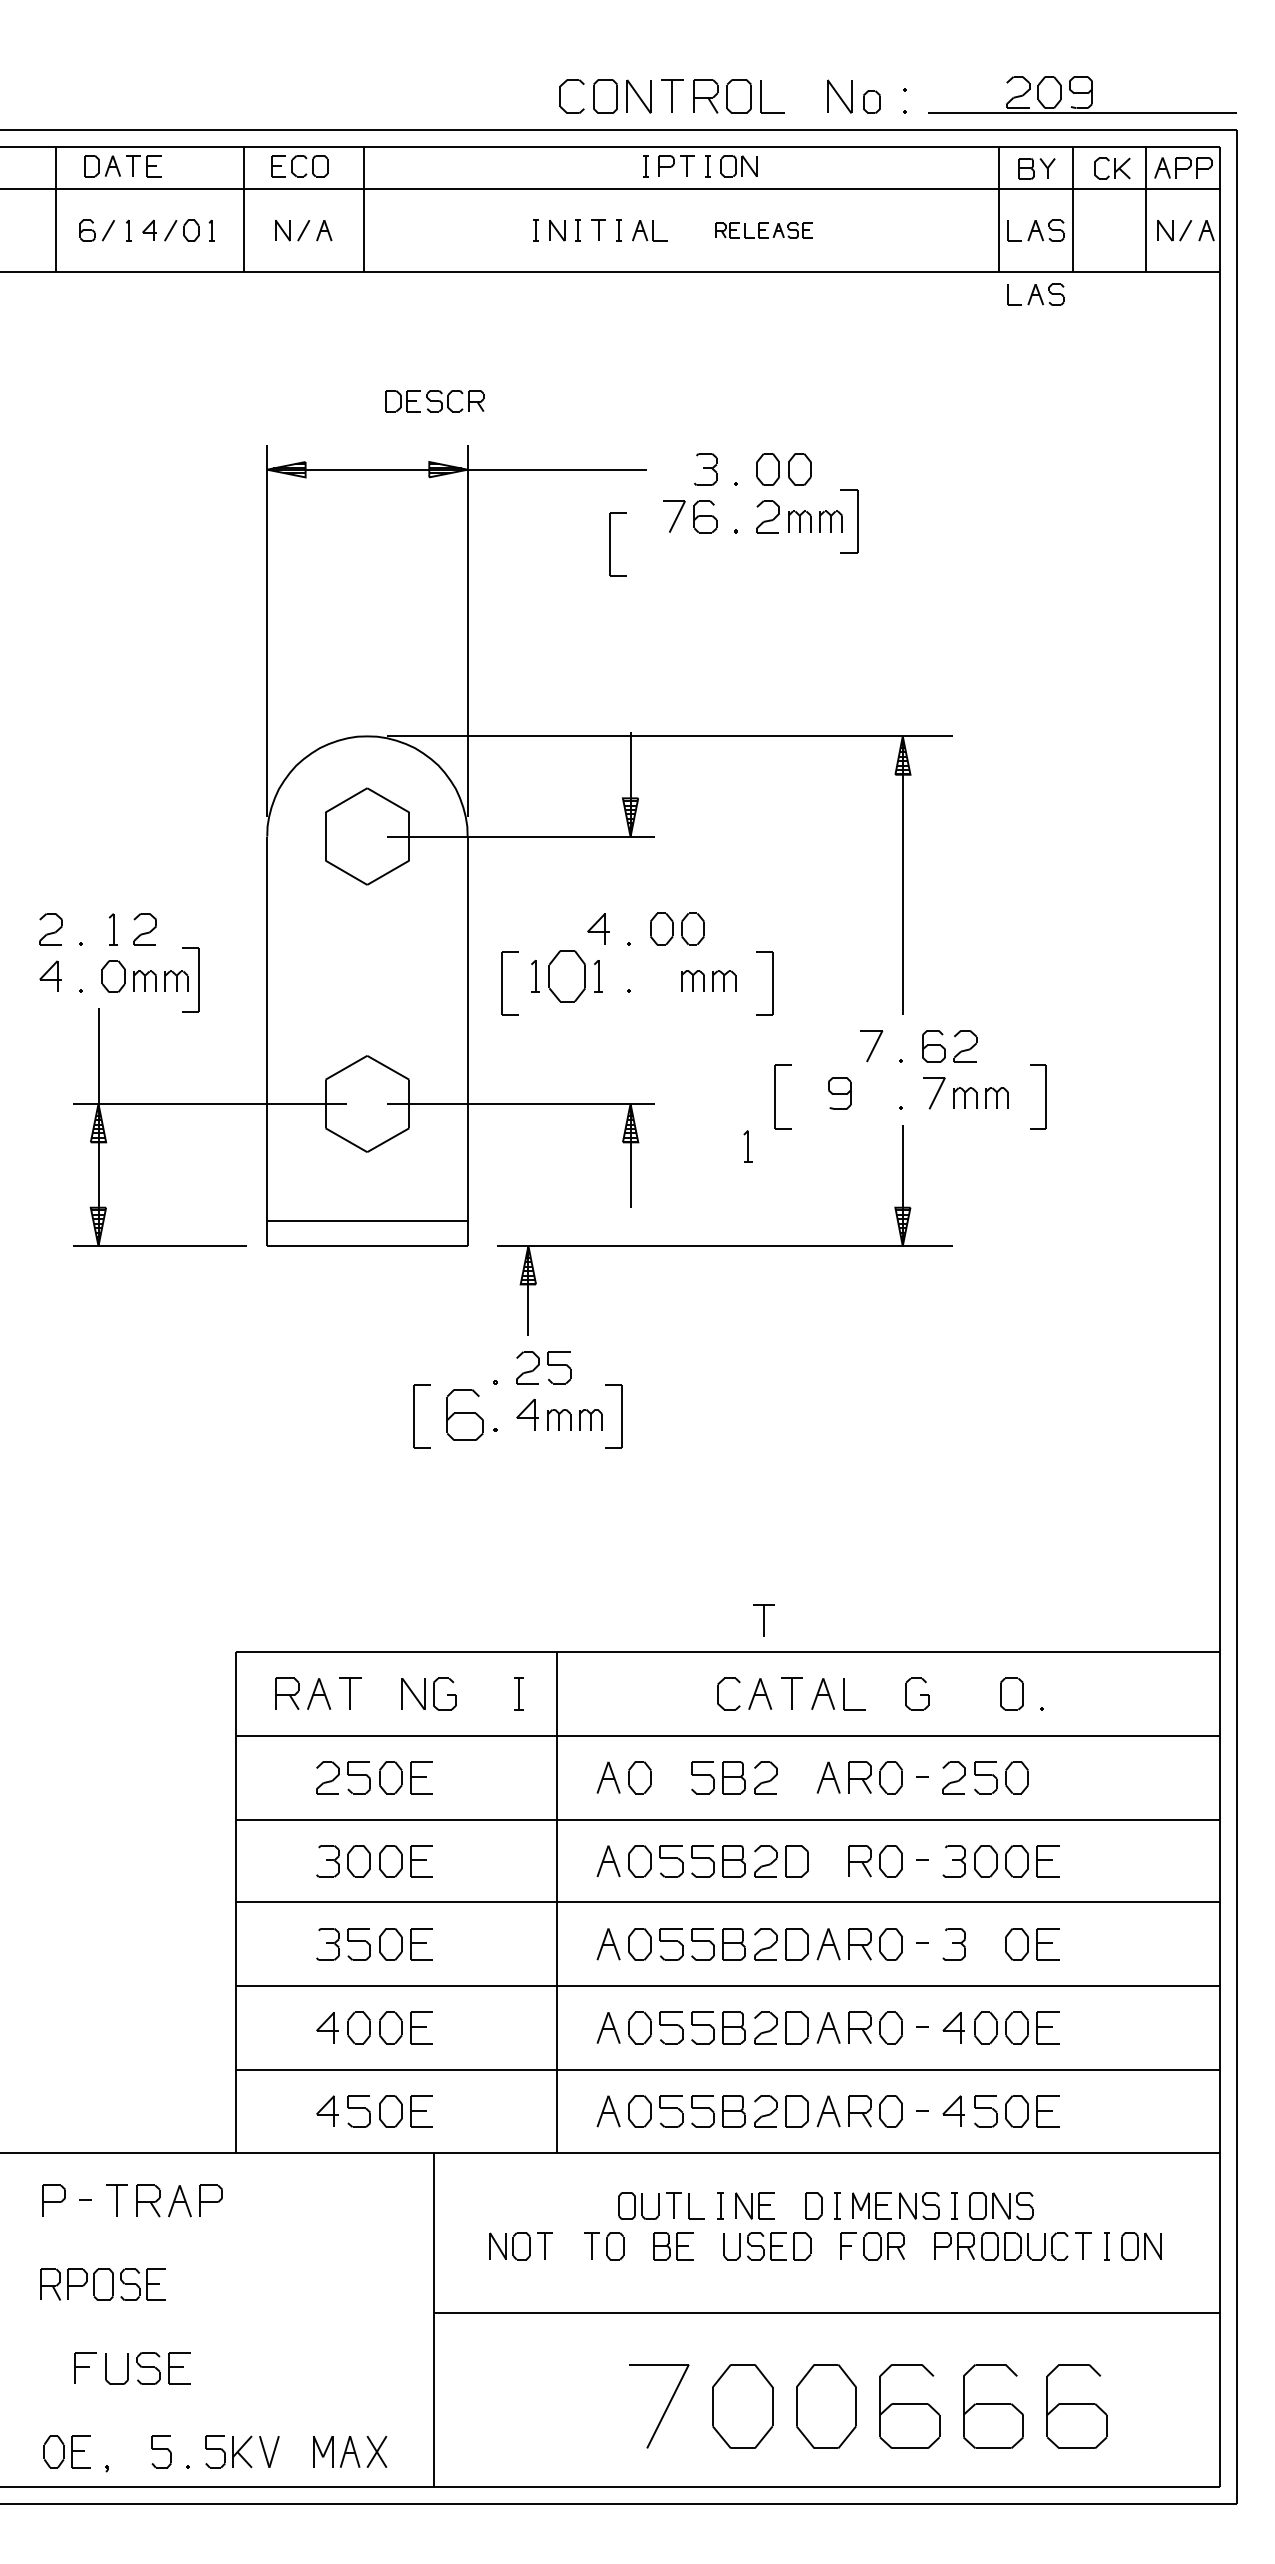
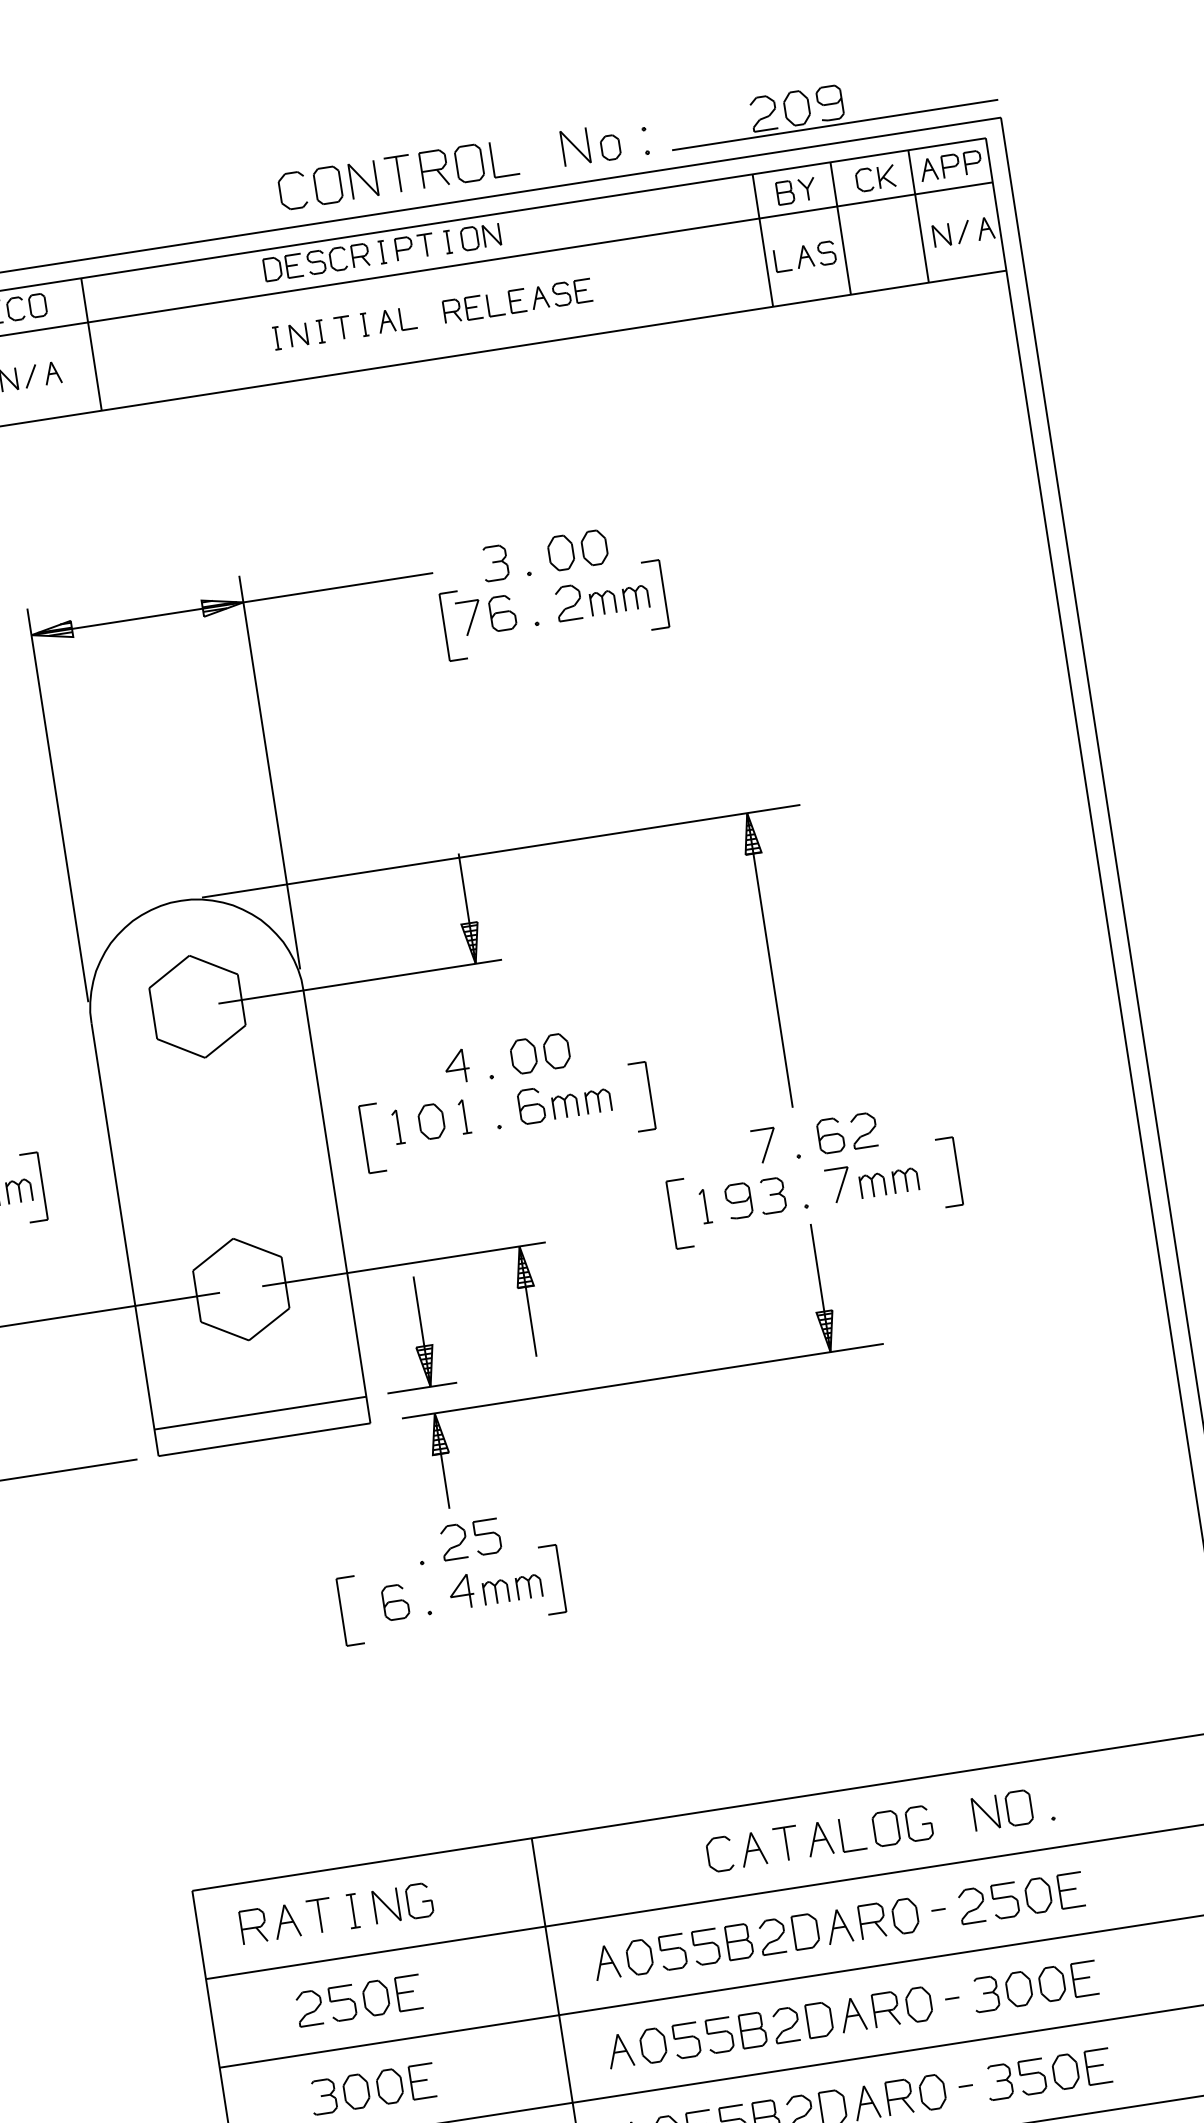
part: (763, 230) -> (517, 301), size x1.43
part: (1035, 294) -> (815, 324), removed
part: (434, 401) -> (316, 262), moved
part: (610, 544) -> (445, 627), moved
part: (566, 975) -> (430, 1121), size x0.62
part: (661, 975) -> (531, 1105), added
part: (871, 1093) -> (772, 1195), added
part: (747, 1146) -> (704, 1206), moved
part: (527, 1169) -> (421, 1332), added
part: (465, 1414) -> (395, 1601), size x0.62
part: (763, 1620) -> (744, 1770), removed
part: (518, 1693) -> (352, 1910), moved
part: (885, 1693) -> (885, 1828), added
part: (979, 1693) -> (984, 1812), added
part: (671, 1777) -> (673, 1951), added
part: (796, 1777) -> (805, 1931), added
part: (1047, 1777) -> (1070, 1890), added
part: (828, 1861) -> (852, 2015), added
part: (985, 1944) -> (1032, 2077), added

